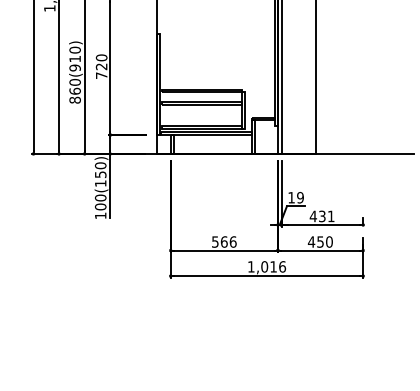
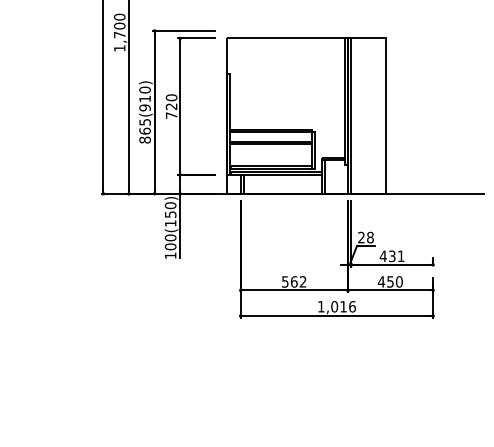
text: (74, 81) -> (144, 121), 860(910) -> 865(910)
text: (295, 197) -> (365, 237), 19 -> 28
text: (232, 241) -> (302, 281), 566 -> 562

